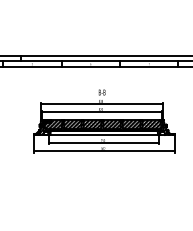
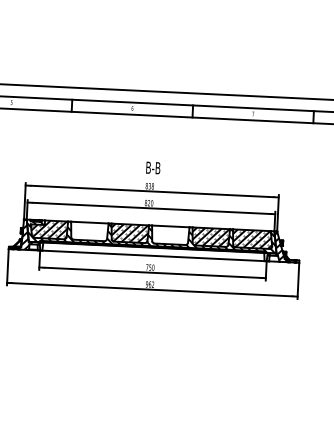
hatch: (72, 124) -> (88, 231), removed
hatch: (111, 124) -> (169, 234), removed

